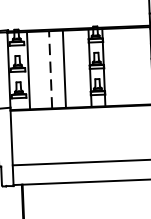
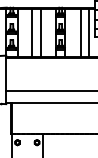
line: (143, 66) -> (89, 33), added
line: (129, 67) -> (80, 33), added
line: (49, 70) -> (31, 33), dashed -> solid

